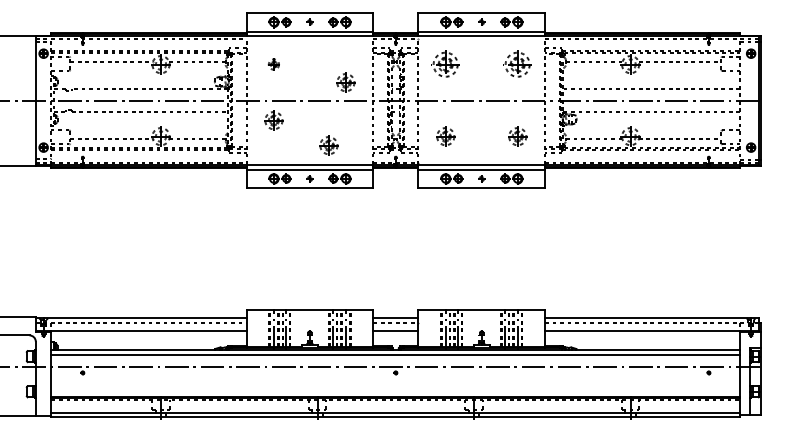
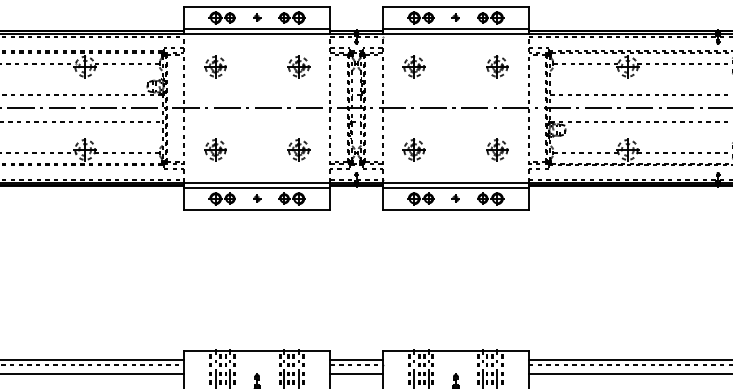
part: (273, 64) -> (215, 66), size x1.67
part: (445, 64) -> (413, 66), size x0.71
part: (517, 64) -> (497, 66), size x0.71
part: (345, 82) -> (298, 66), moved
part: (273, 120) -> (215, 149), moved
part: (328, 145) -> (298, 149), moved

